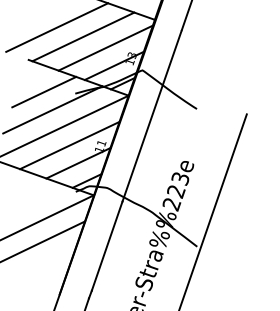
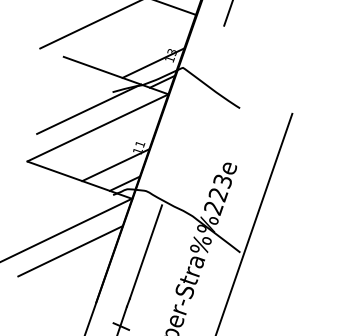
line: (82, 36) -> (120, 32), removed
line: (105, 48) -> (144, 44), removed
line: (43, 92) -> (79, 90), removed
line: (151, 115) -> (192, 115), removed
line: (69, 145) -> (106, 146), removed

